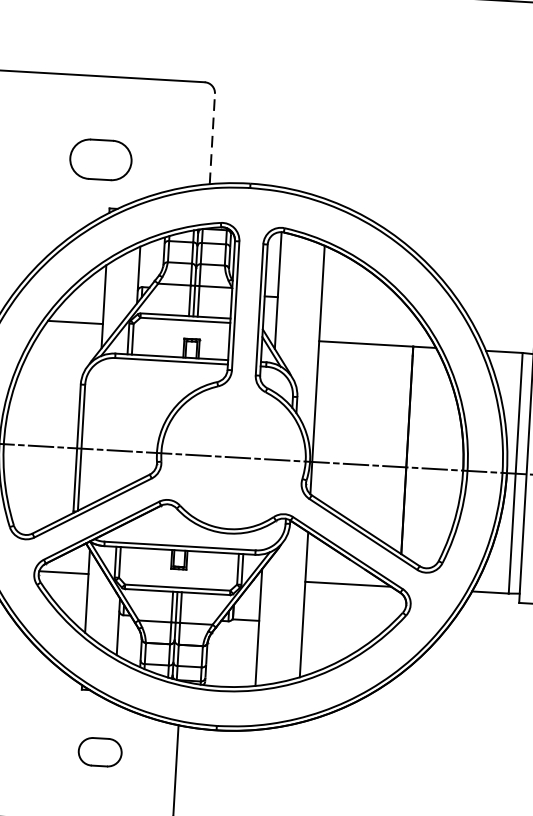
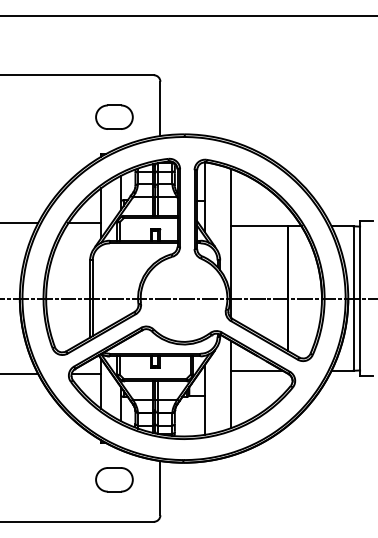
line: (212, 138) -> (160, 108), dashed -> solid
part: (101, 158) -> (114, 116), moved
part: (100, 751) -> (114, 479), size x1.43

